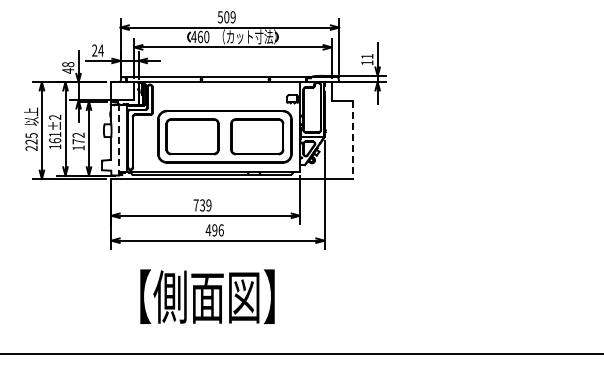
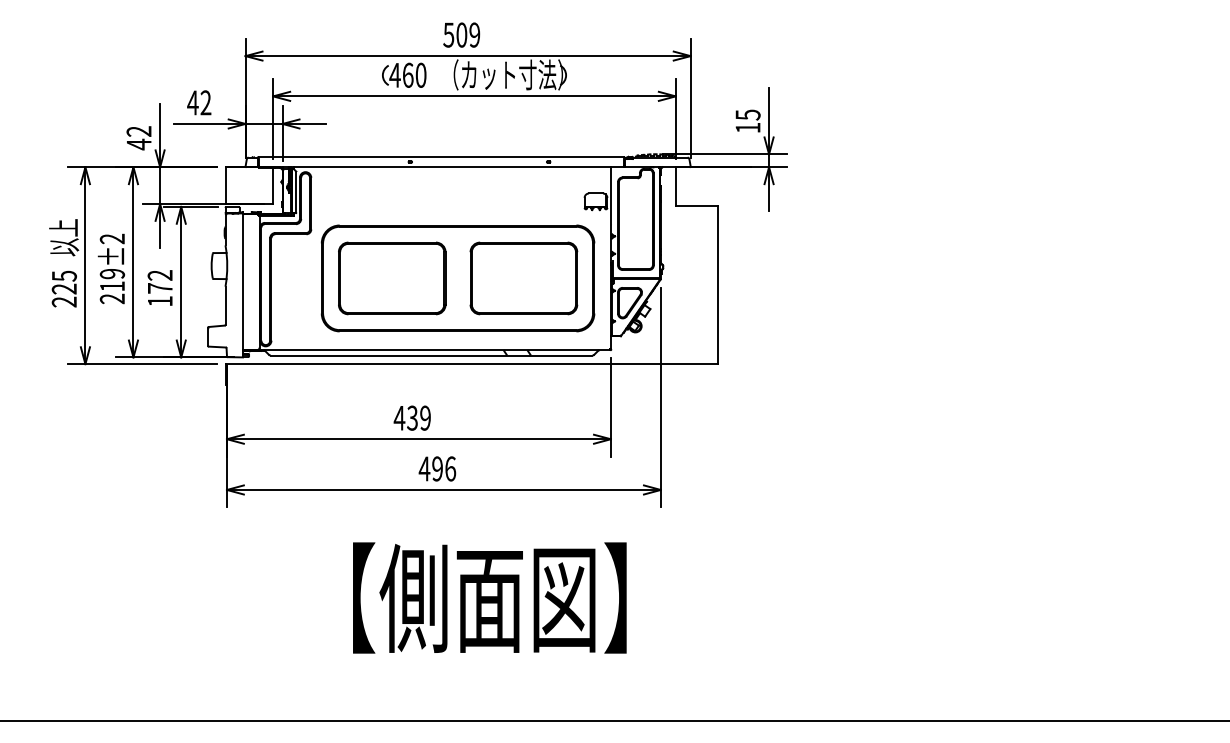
text: (97, 50) -> (198, 102), 24 -> 42
text: (367, 56) -> (748, 114), 11 -> 15
text: (68, 64) -> (139, 131), 48 -> 42
line: (119, 139) -> (243, 283), dashed -> solid
text: (55, 140) -> (113, 285), 161±2 -> 219±2
line: (352, 140) -> (717, 285), dashed -> solid
text: (195, 205) -> (398, 418), 739 -> 439
text: (207, 296) -> (489, 597), moved

